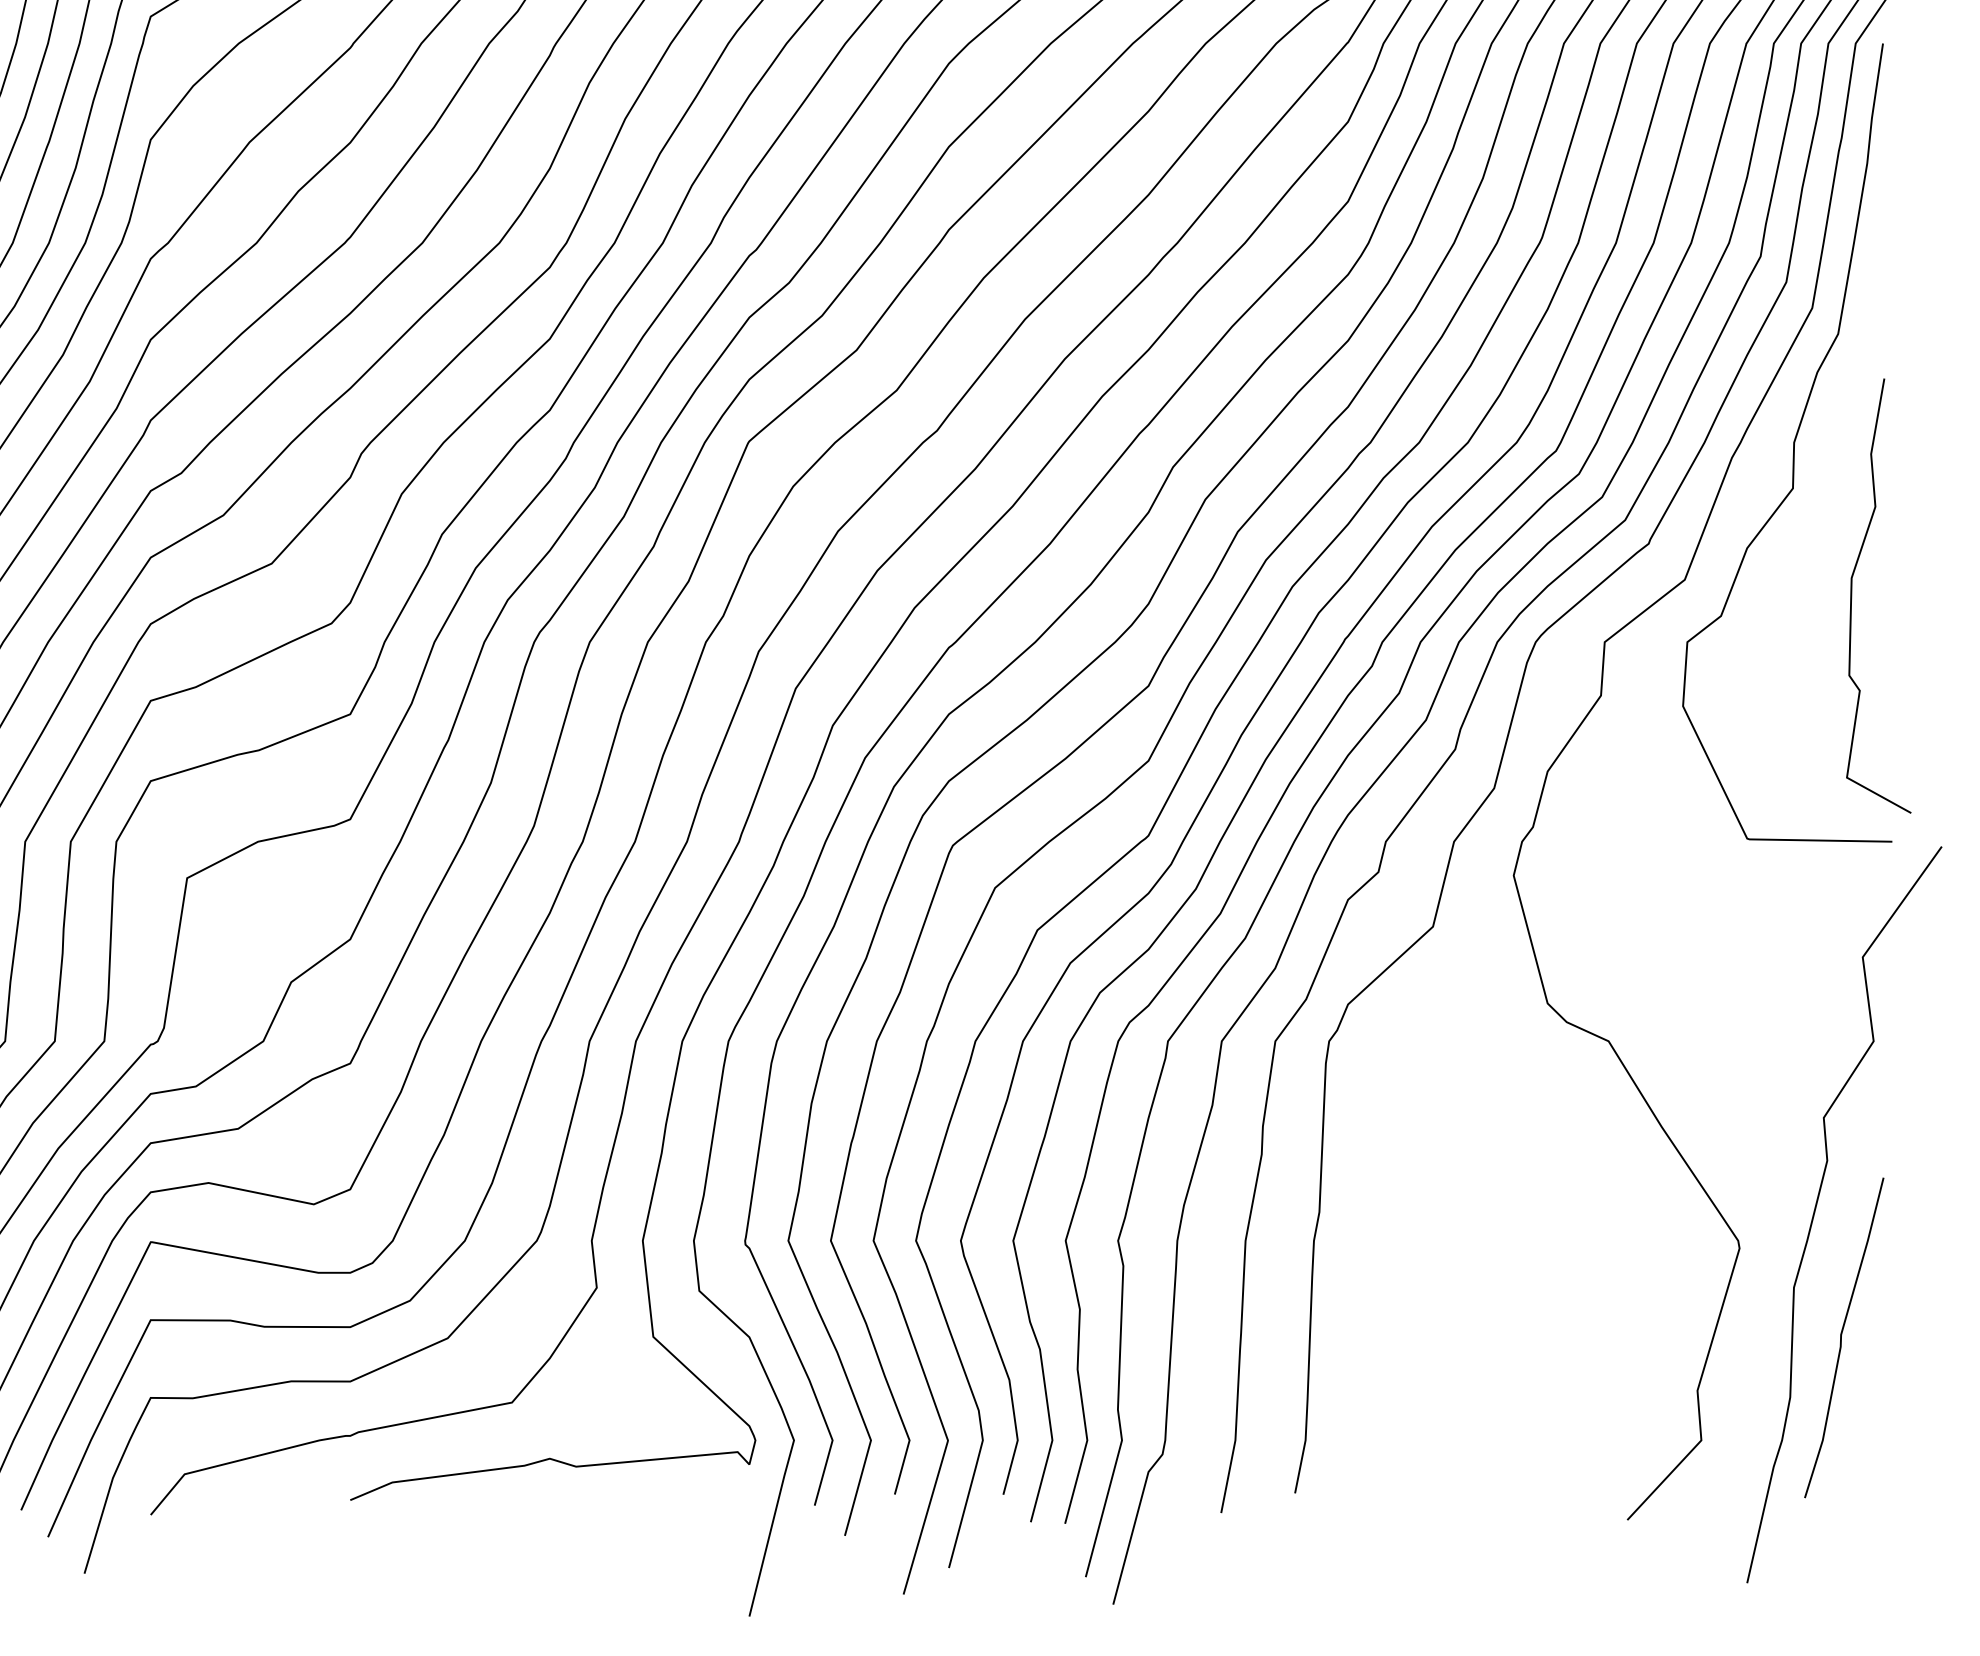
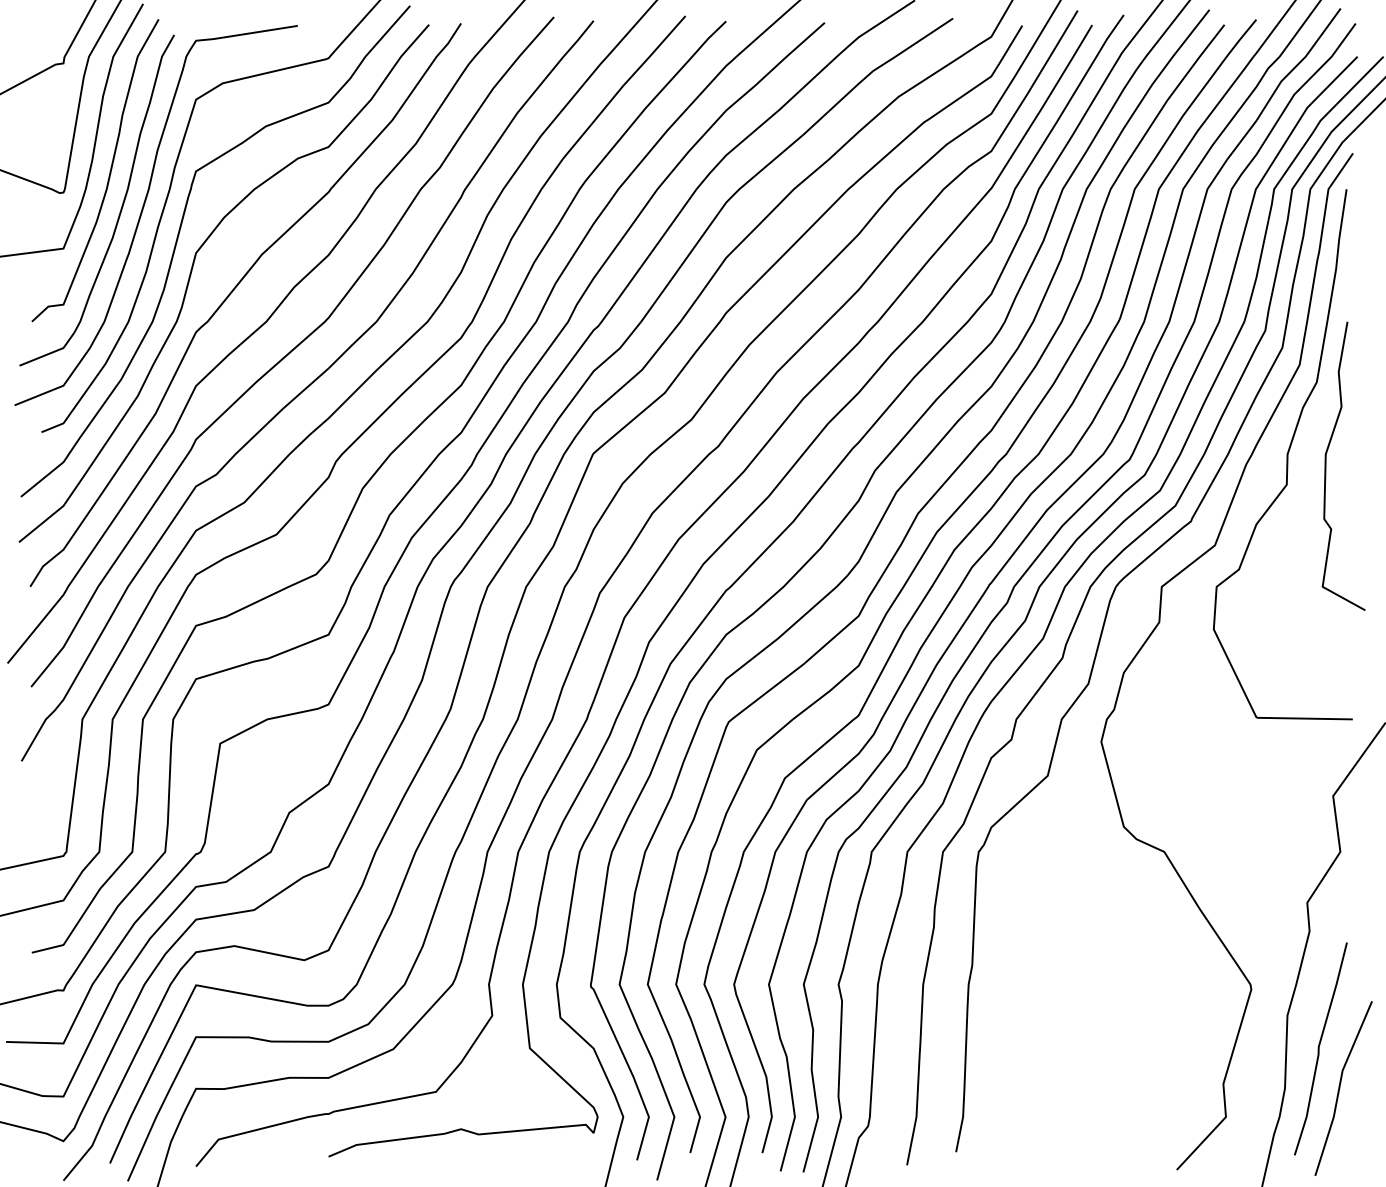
curve: (1852, 594) -> (1326, 465), moved
line: (1873, 1397) -> (1340, 1088), added

